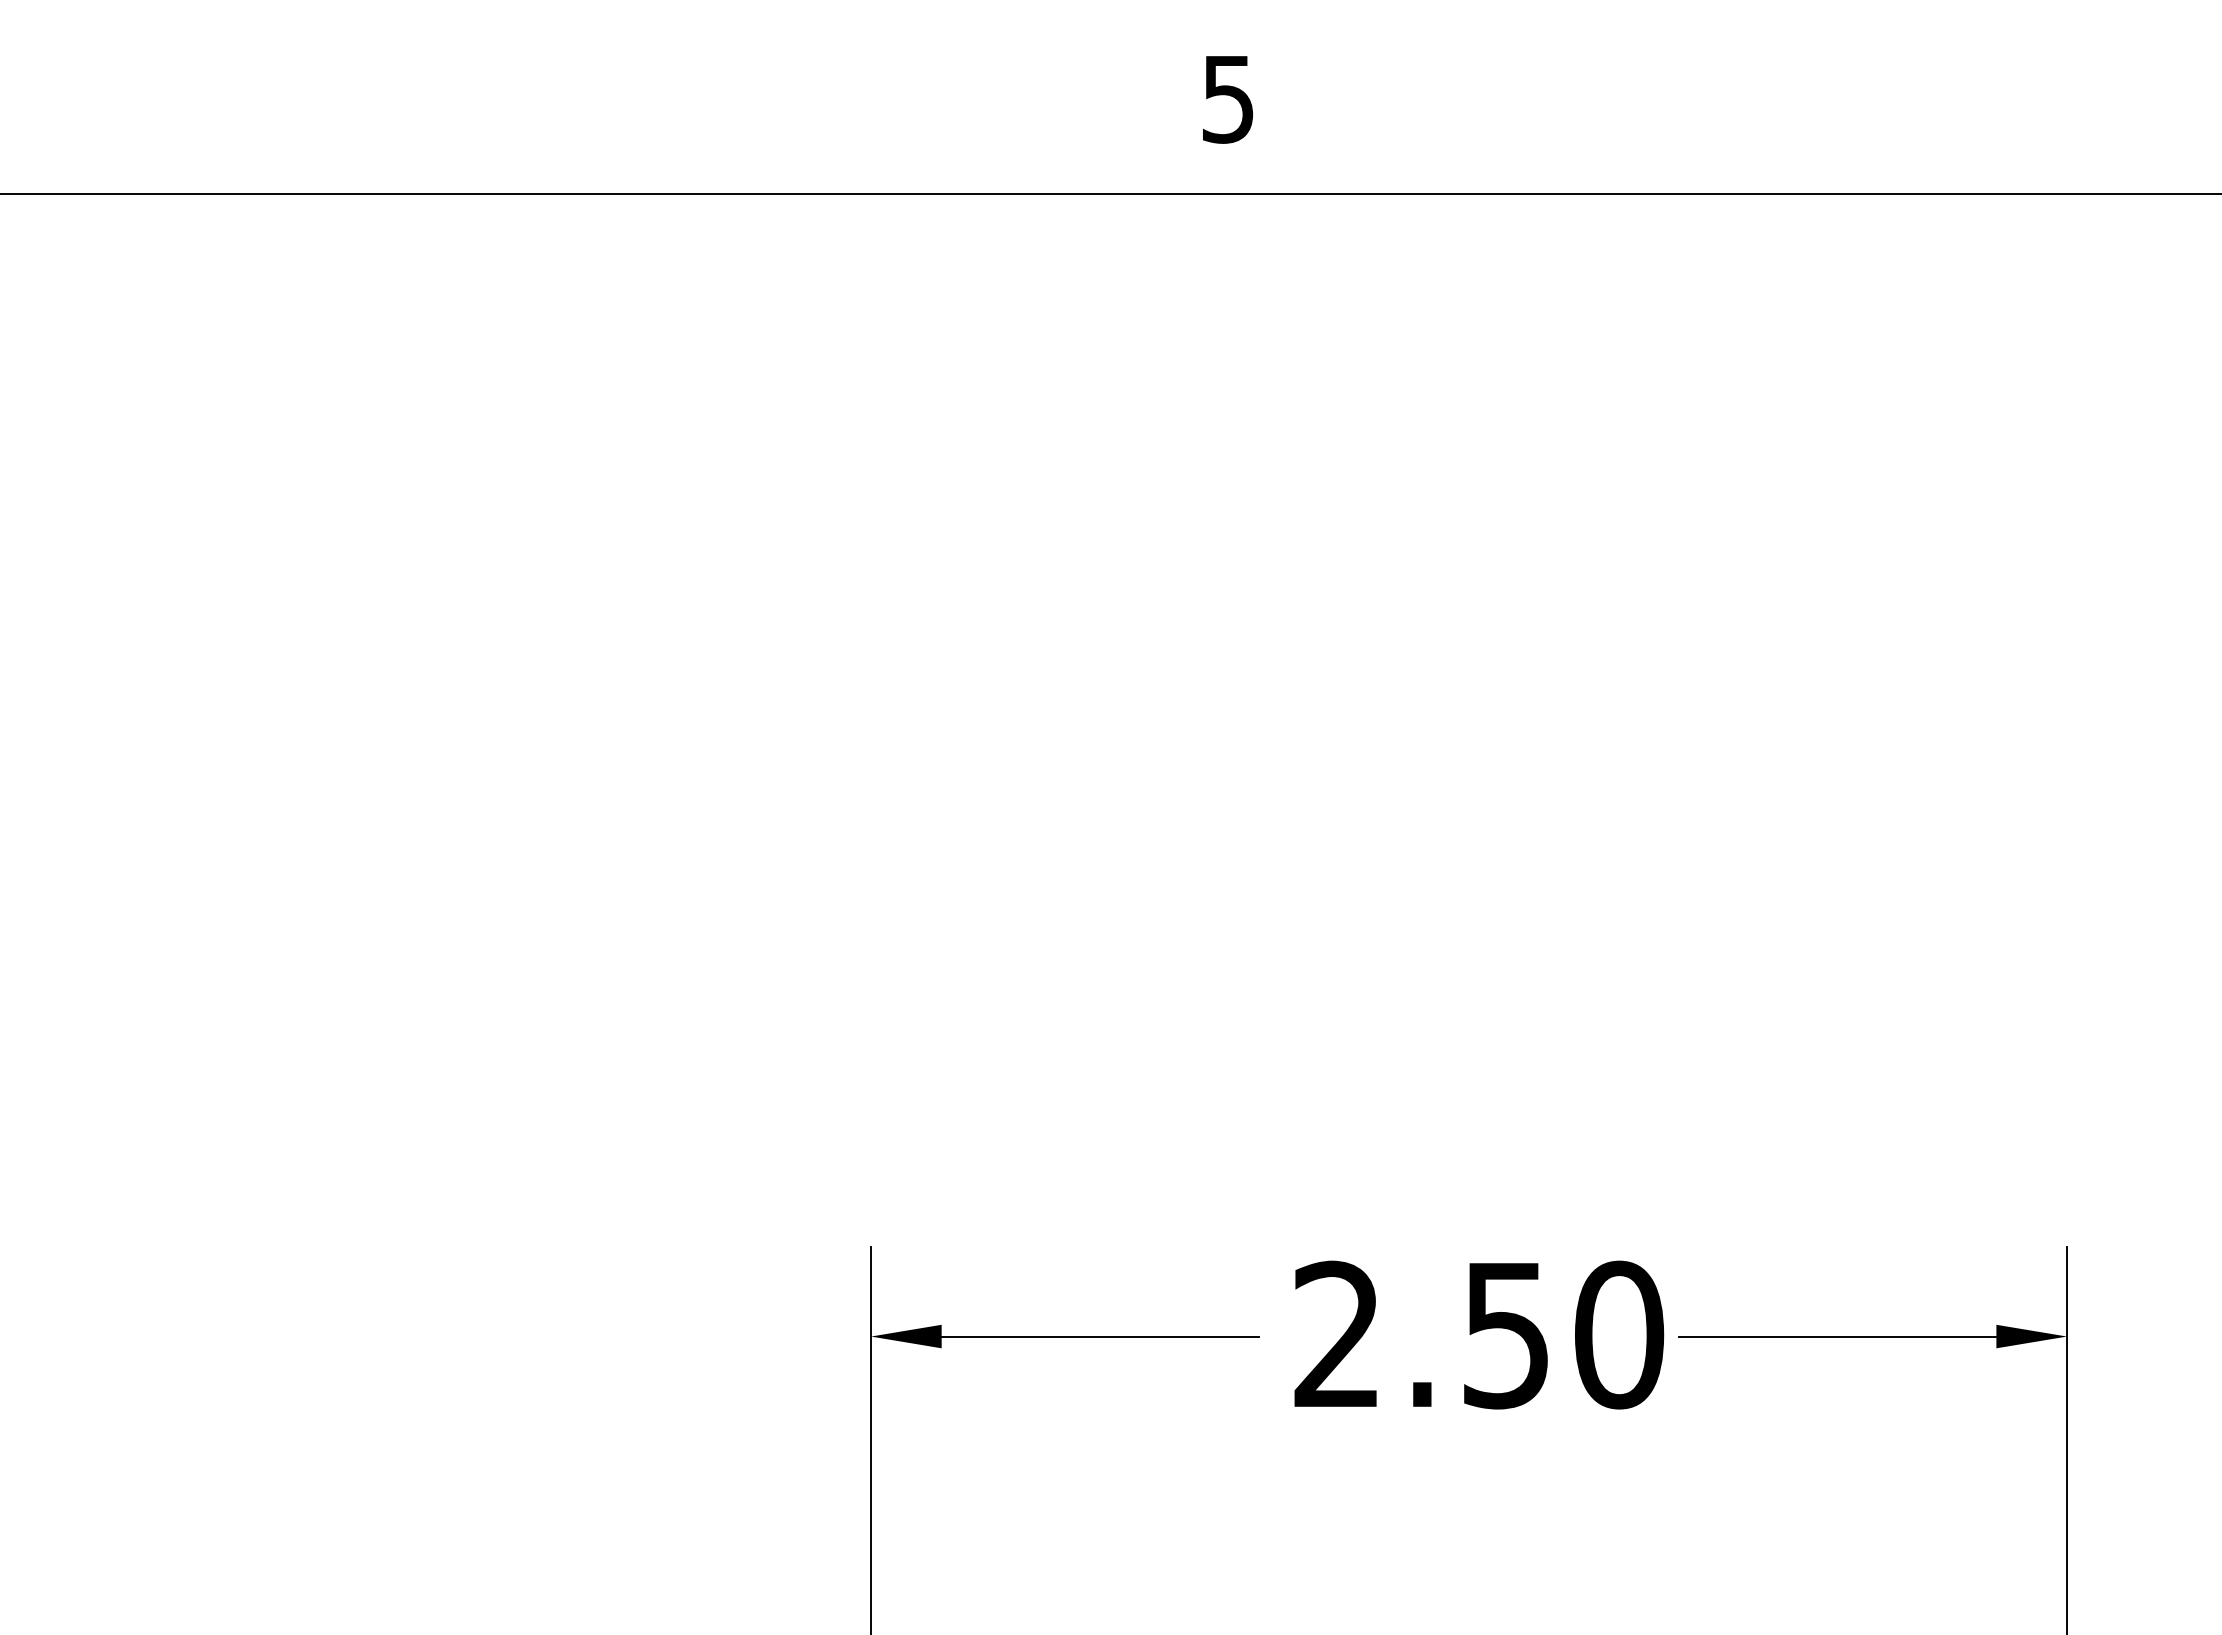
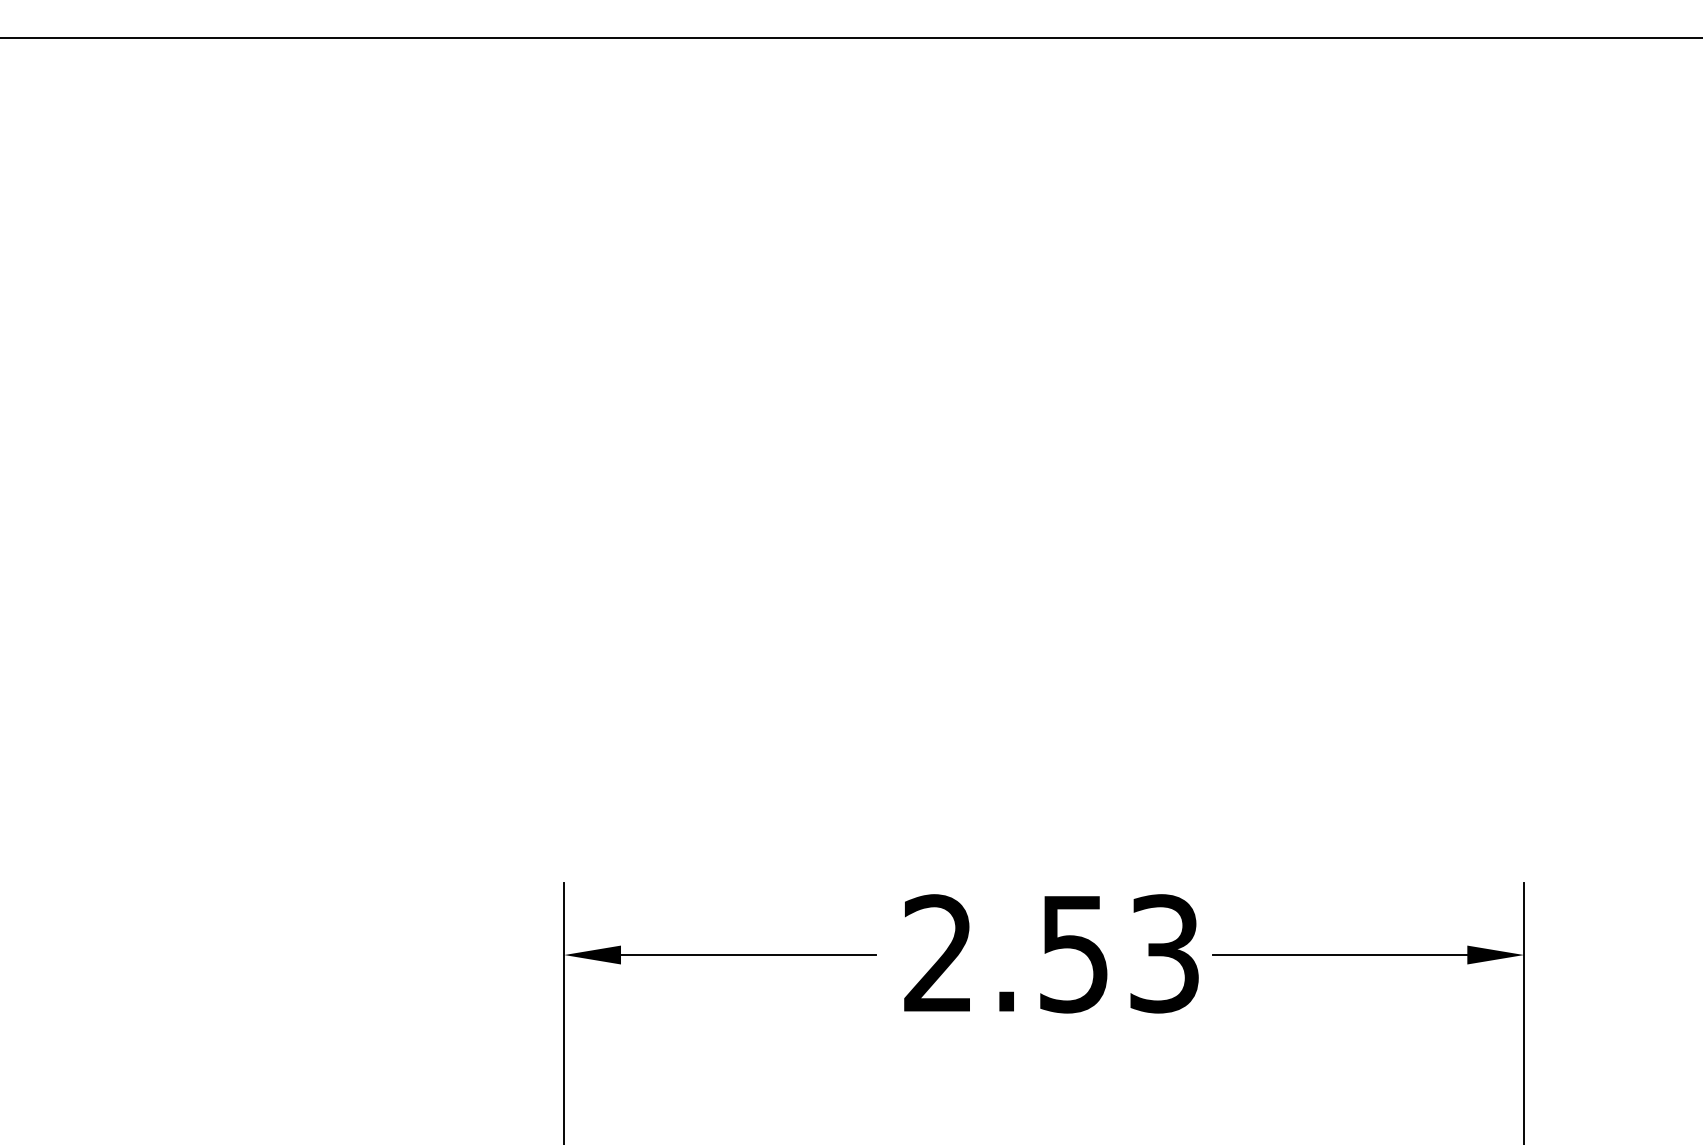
text: (1619, 1334) -> (1164, 953), 2.50 -> 2.53

